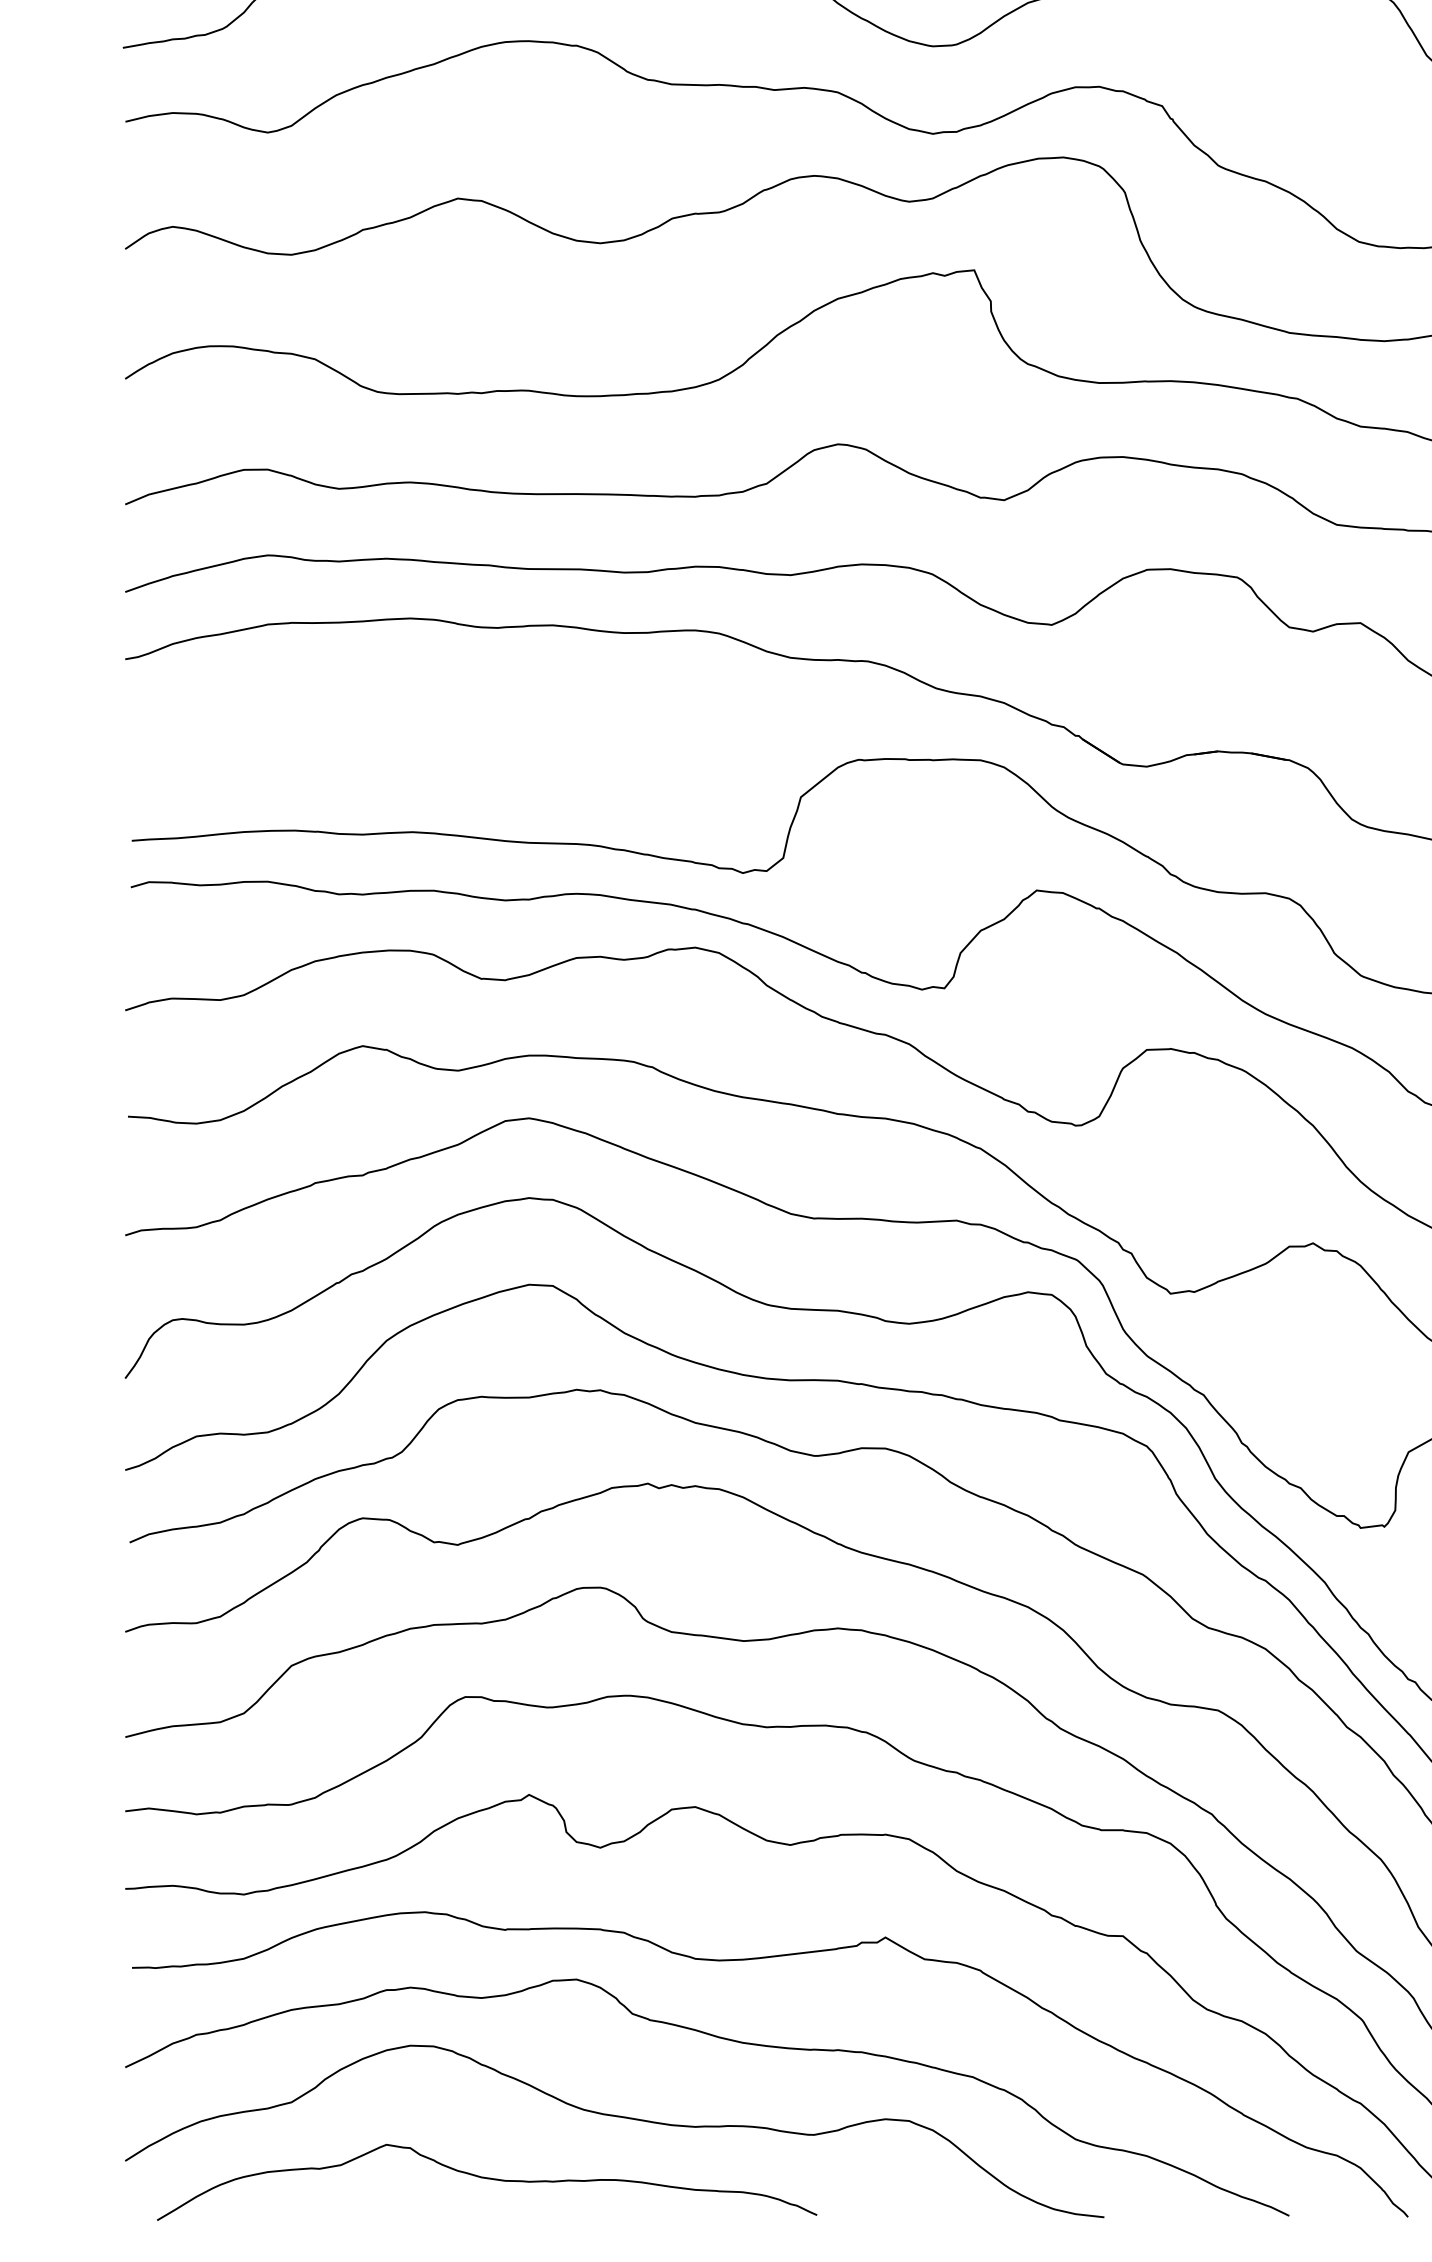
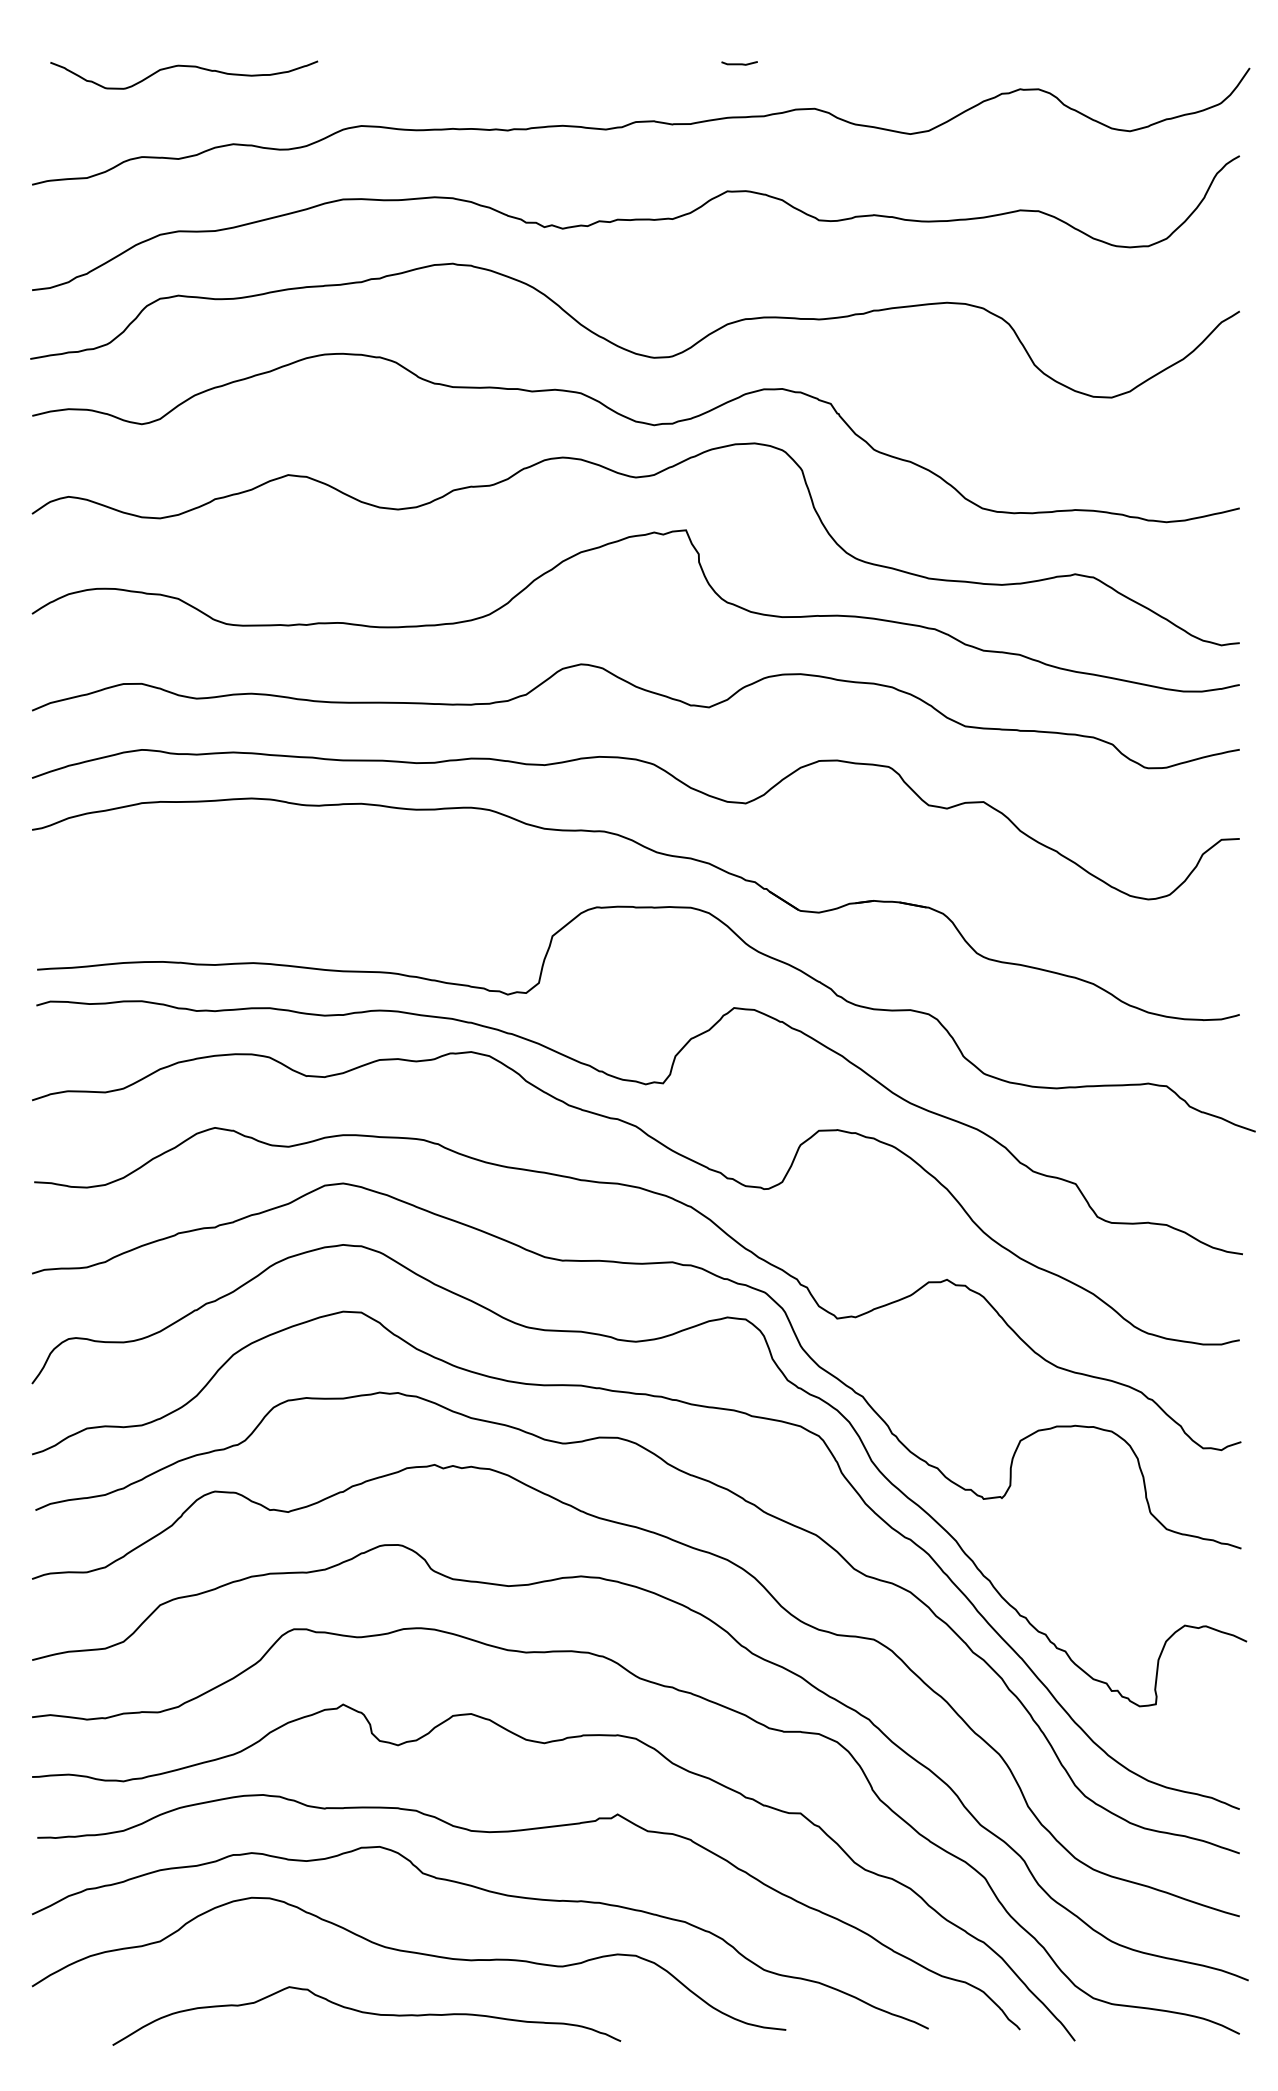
curve: (486, 2179) -> (366, 2013), moved

